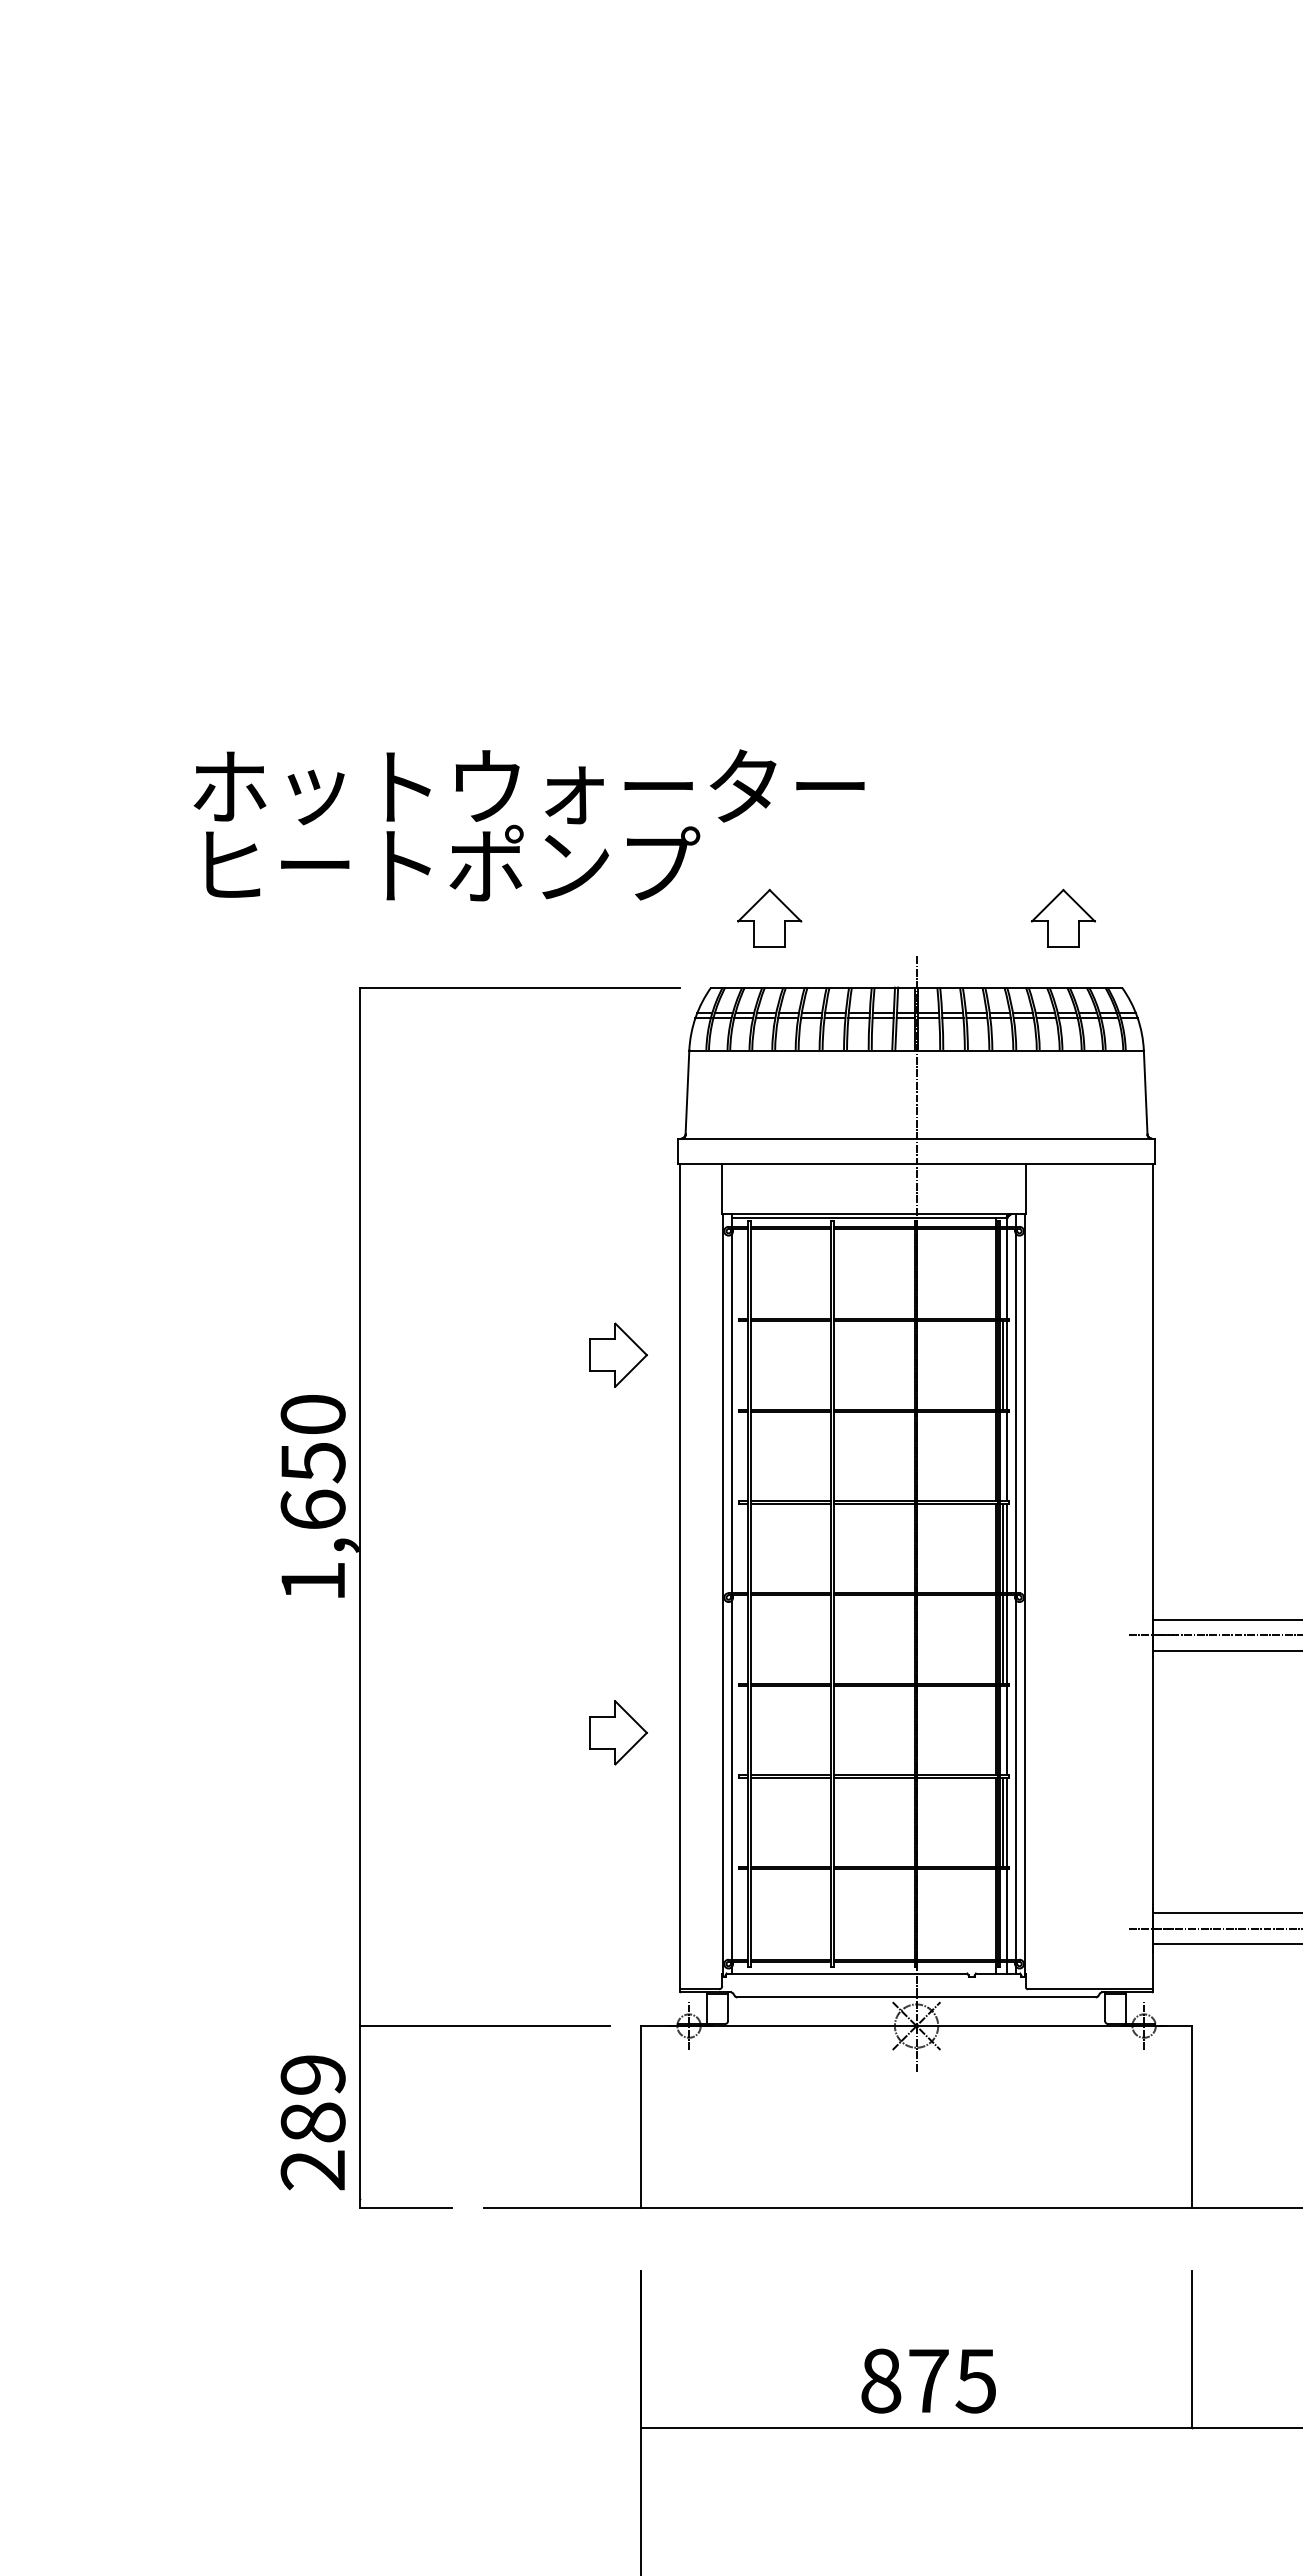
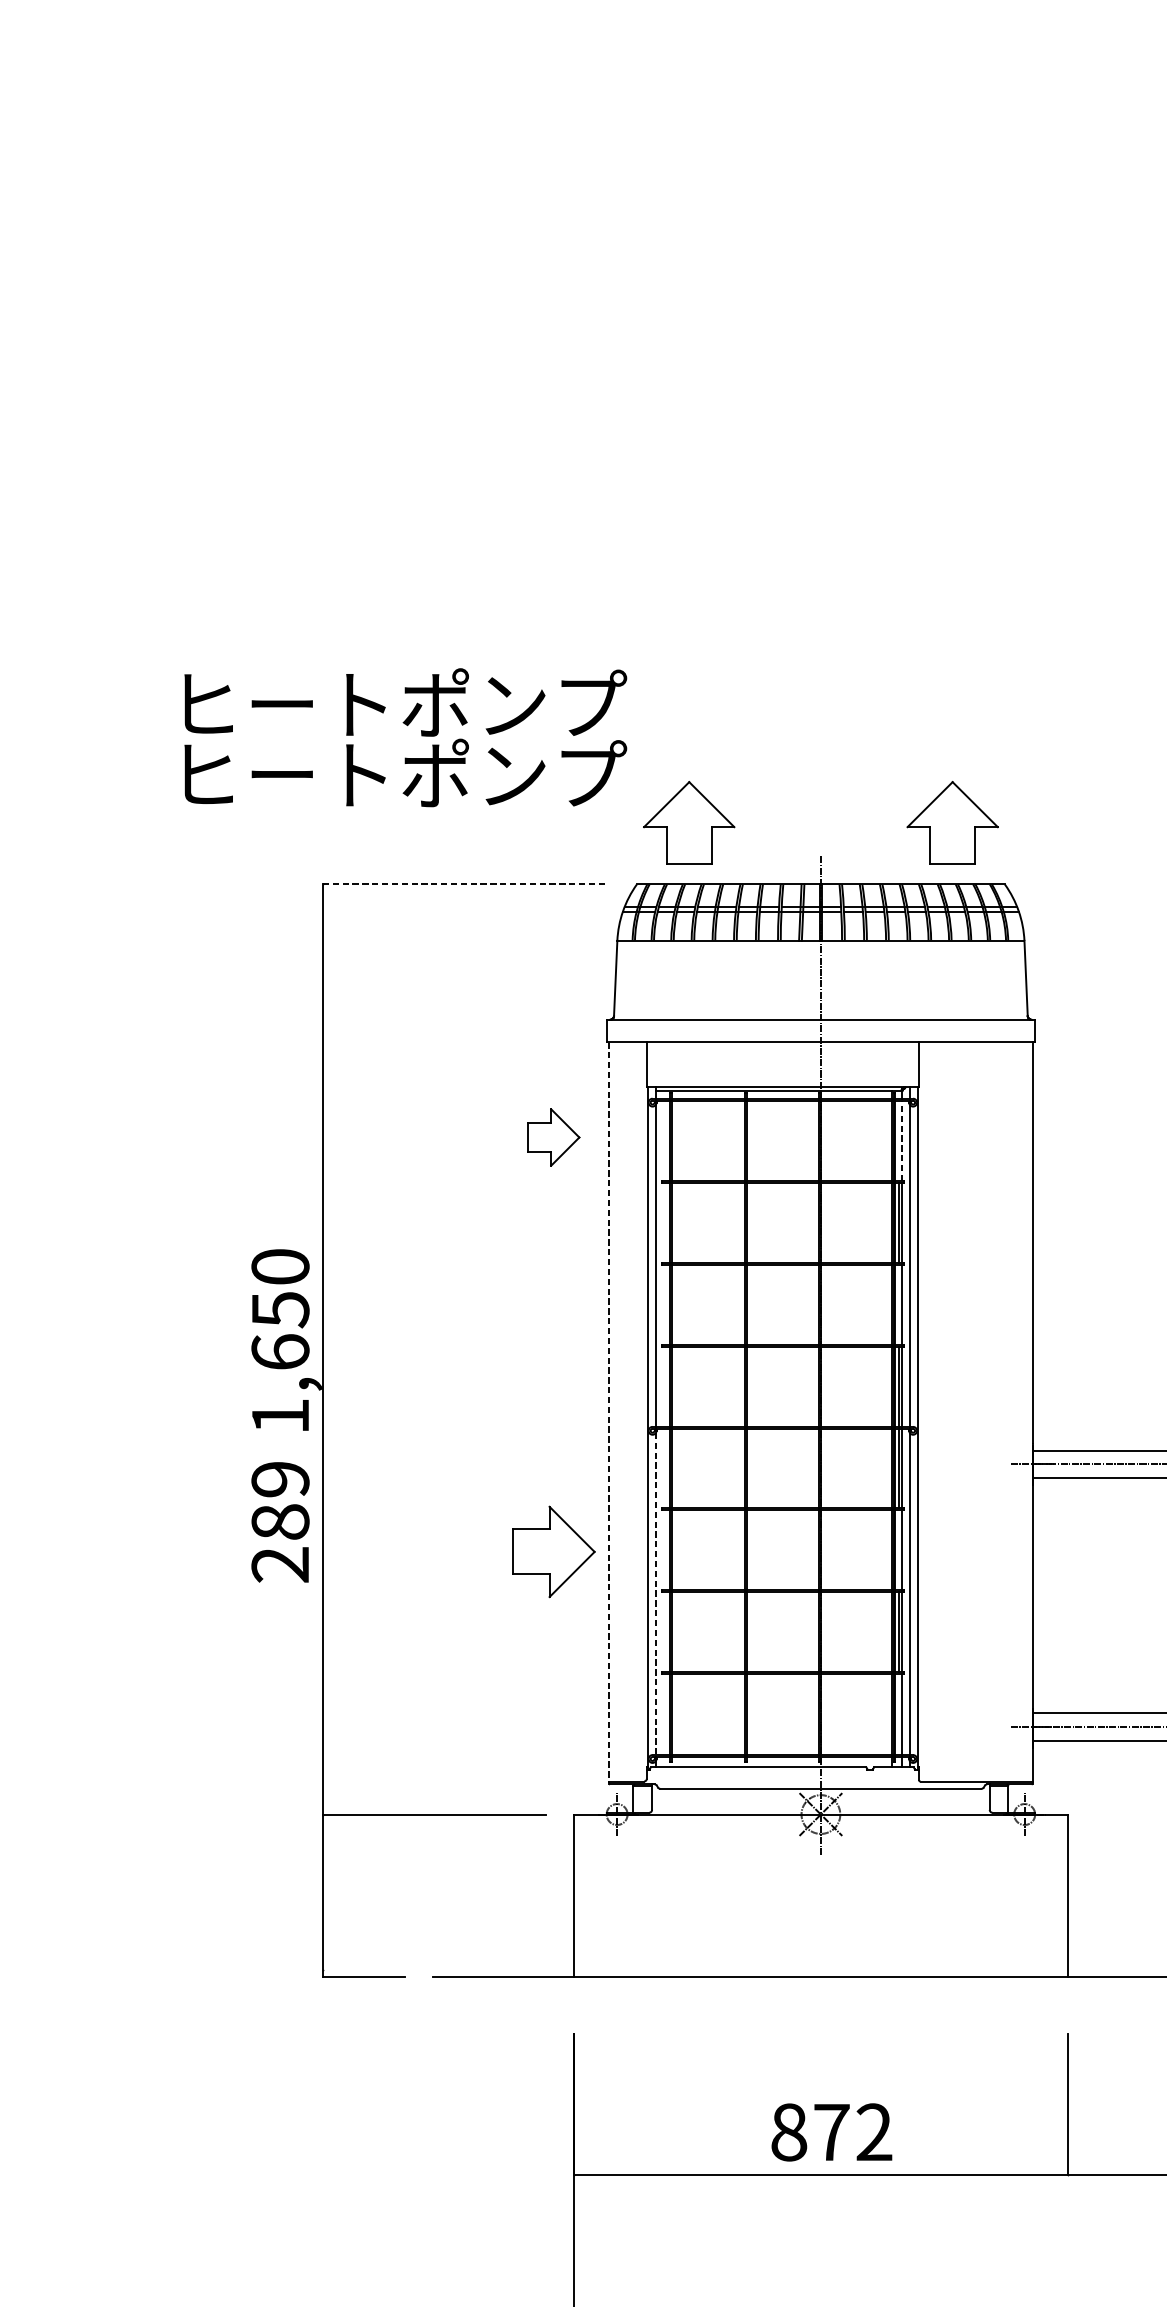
text: (528, 785) -> (473, 703), ホットウォーター -> ヒートポンプ
part: (769, 917) -> (689, 821), size x1.6
part: (1062, 917) -> (951, 821), size x1.6
line: (520, 987) -> (466, 884), solid -> dashed
line: (1006, 1273) -> (901, 1140), solid -> dashed
part: (618, 1354) -> (553, 1136), moved
line: (680, 1576) -> (609, 1411), solid -> dashed
part: (618, 1732) -> (553, 1551), size x1.6
line: (732, 1779) -> (656, 1593), solid -> dashed
text: (312, 2122) -> (279, 1522), moved
text: (975, 2380) -> (873, 2131), 875 -> 872

